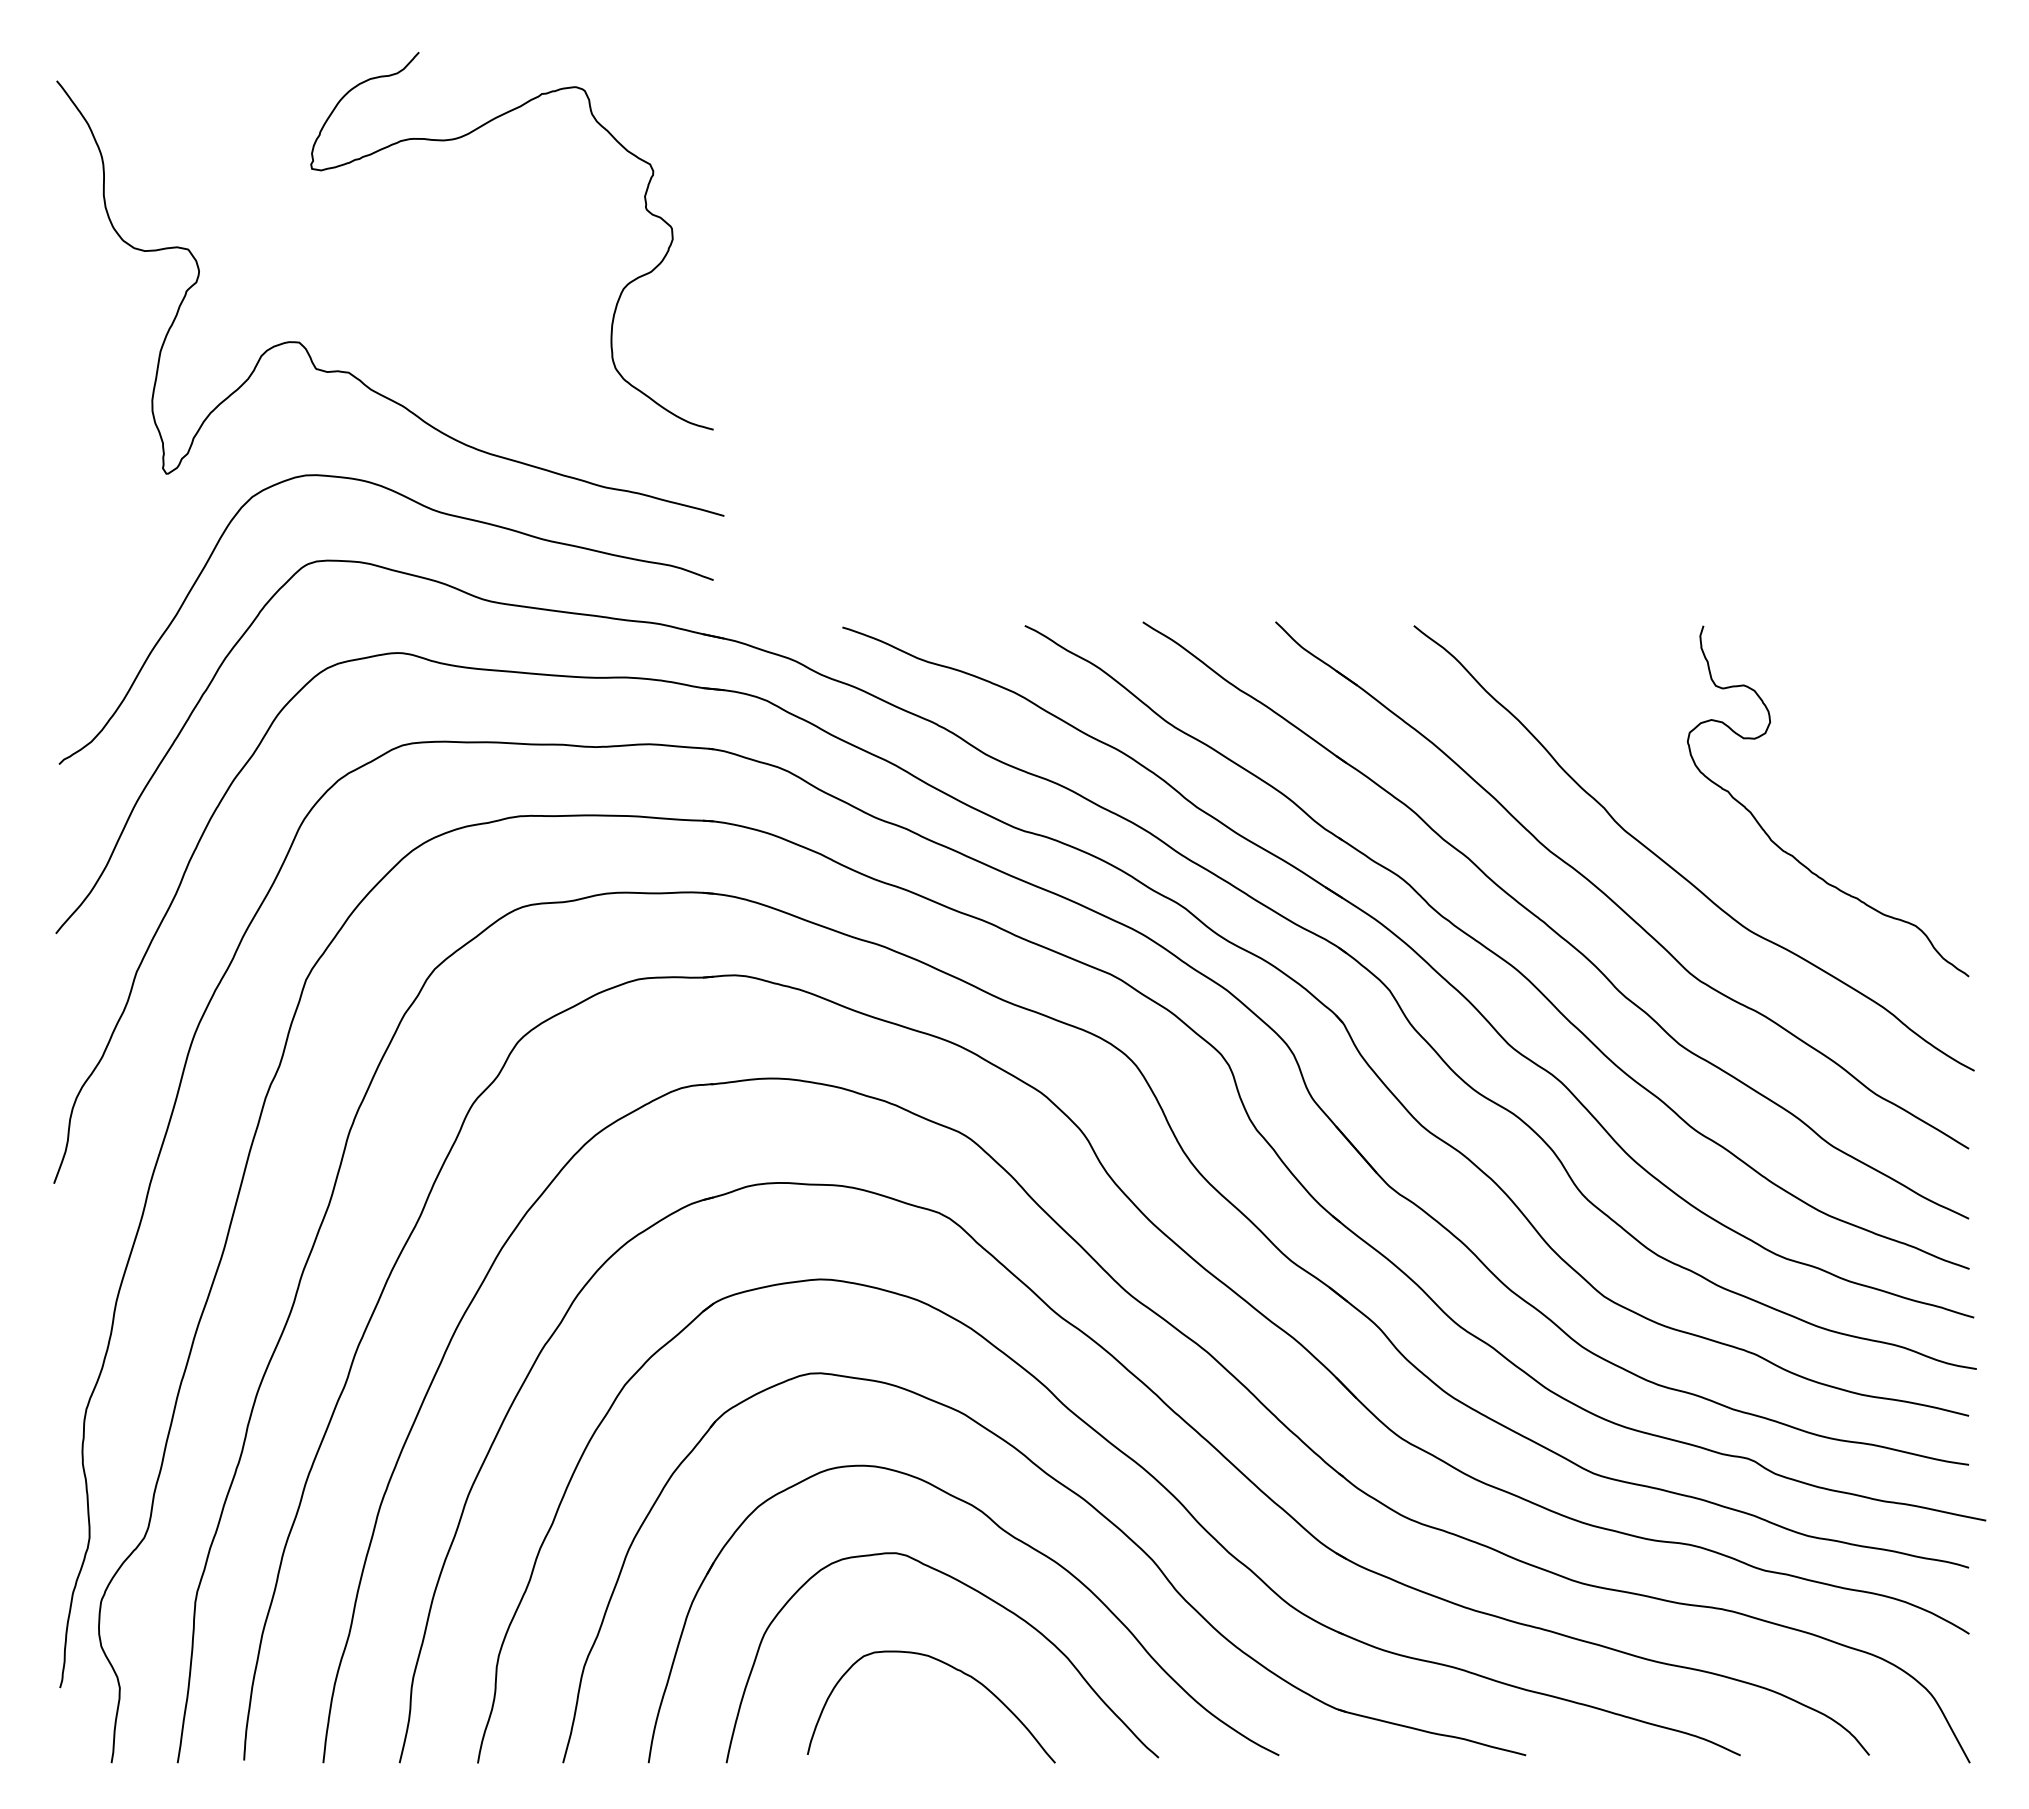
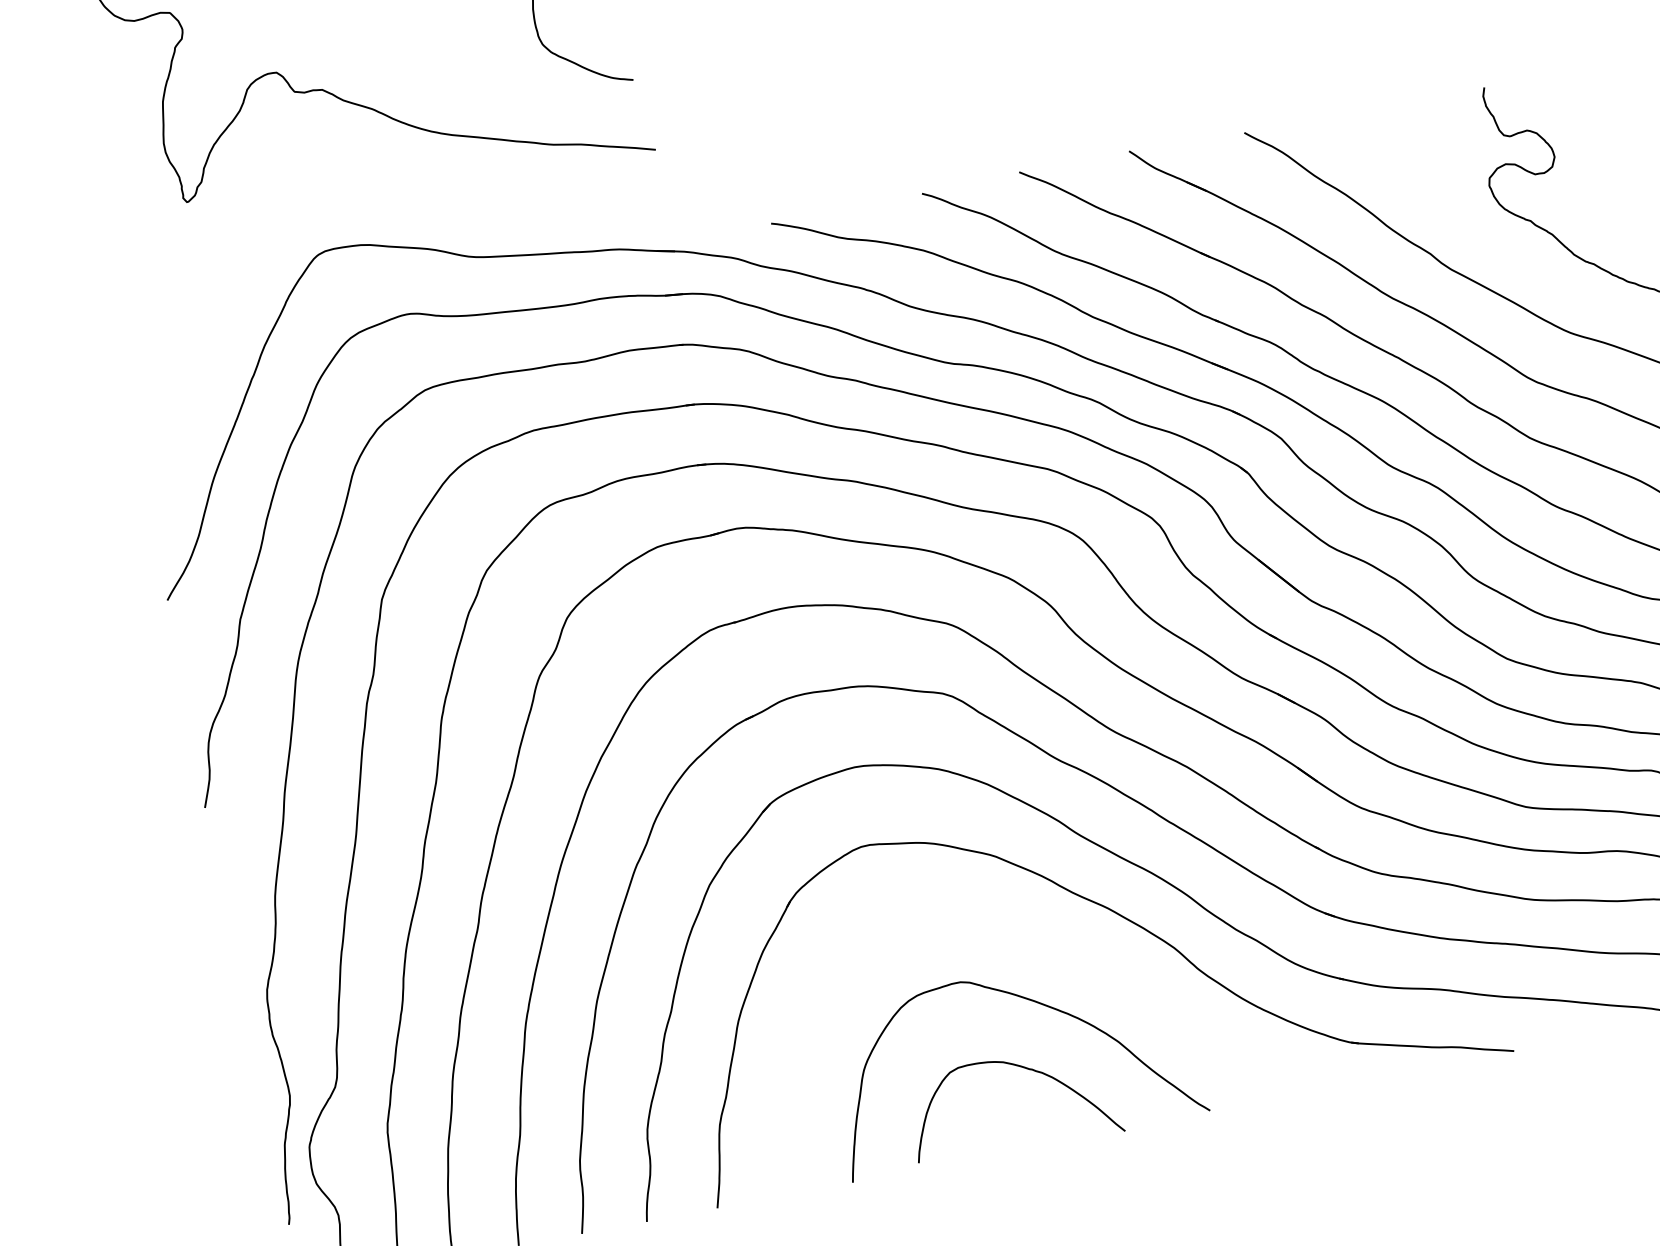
curve: (431, 510) -> (412, 191), removed
part: (1012, 1537) -> (1054, 951), removed

